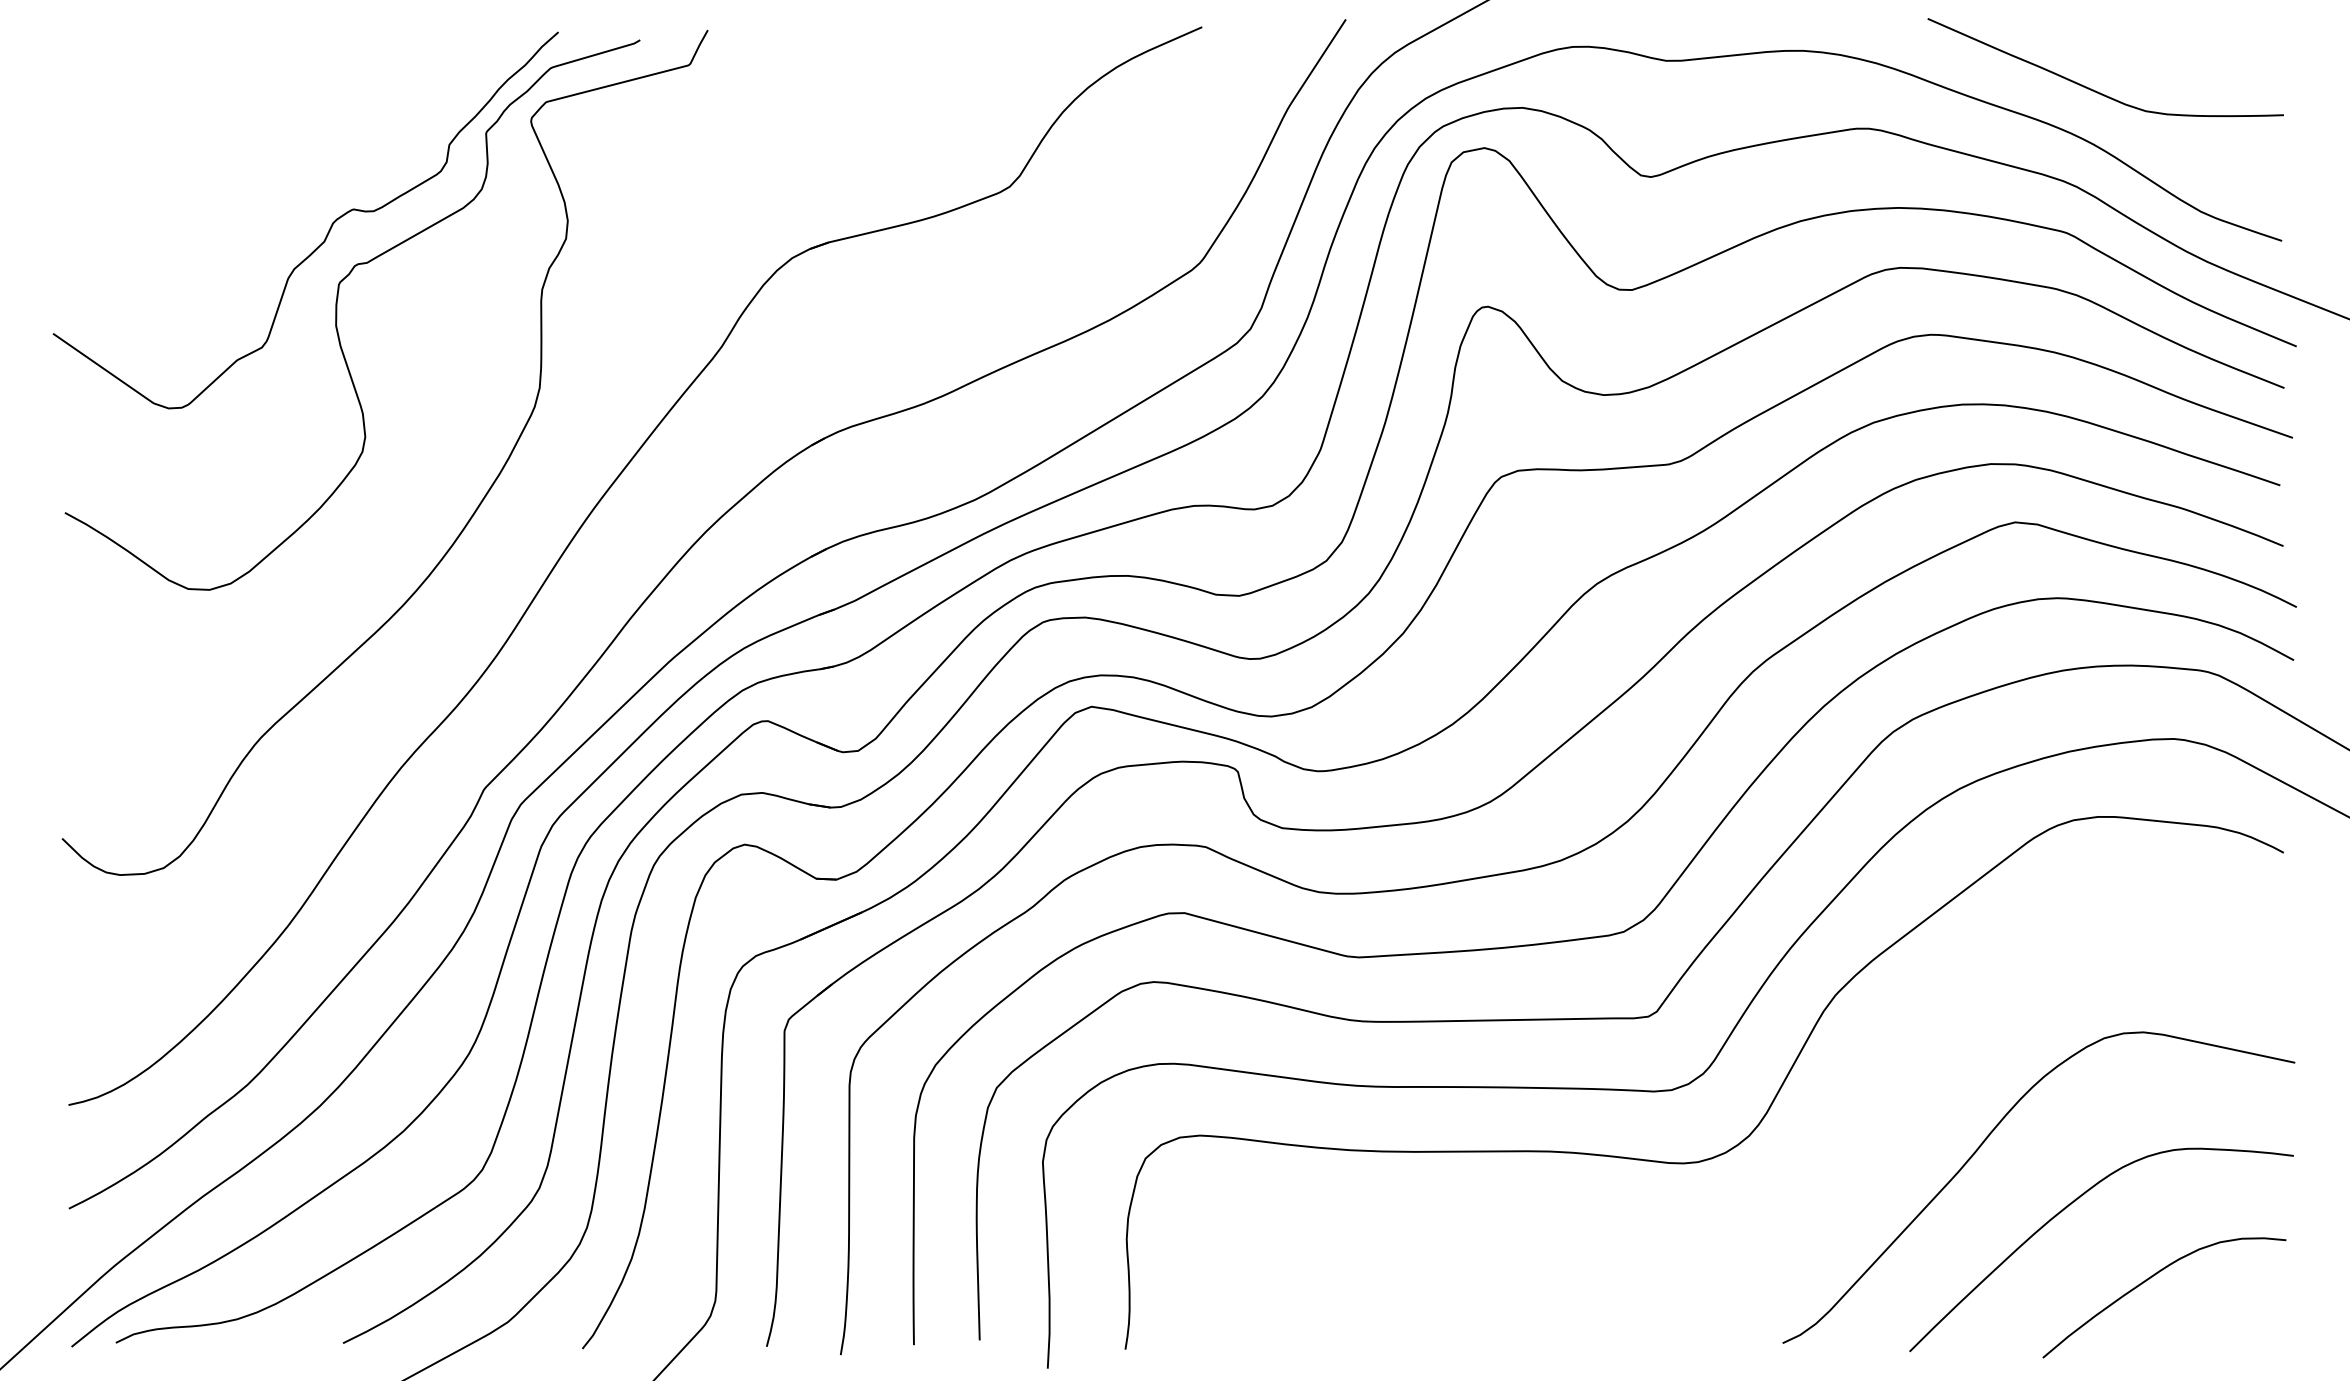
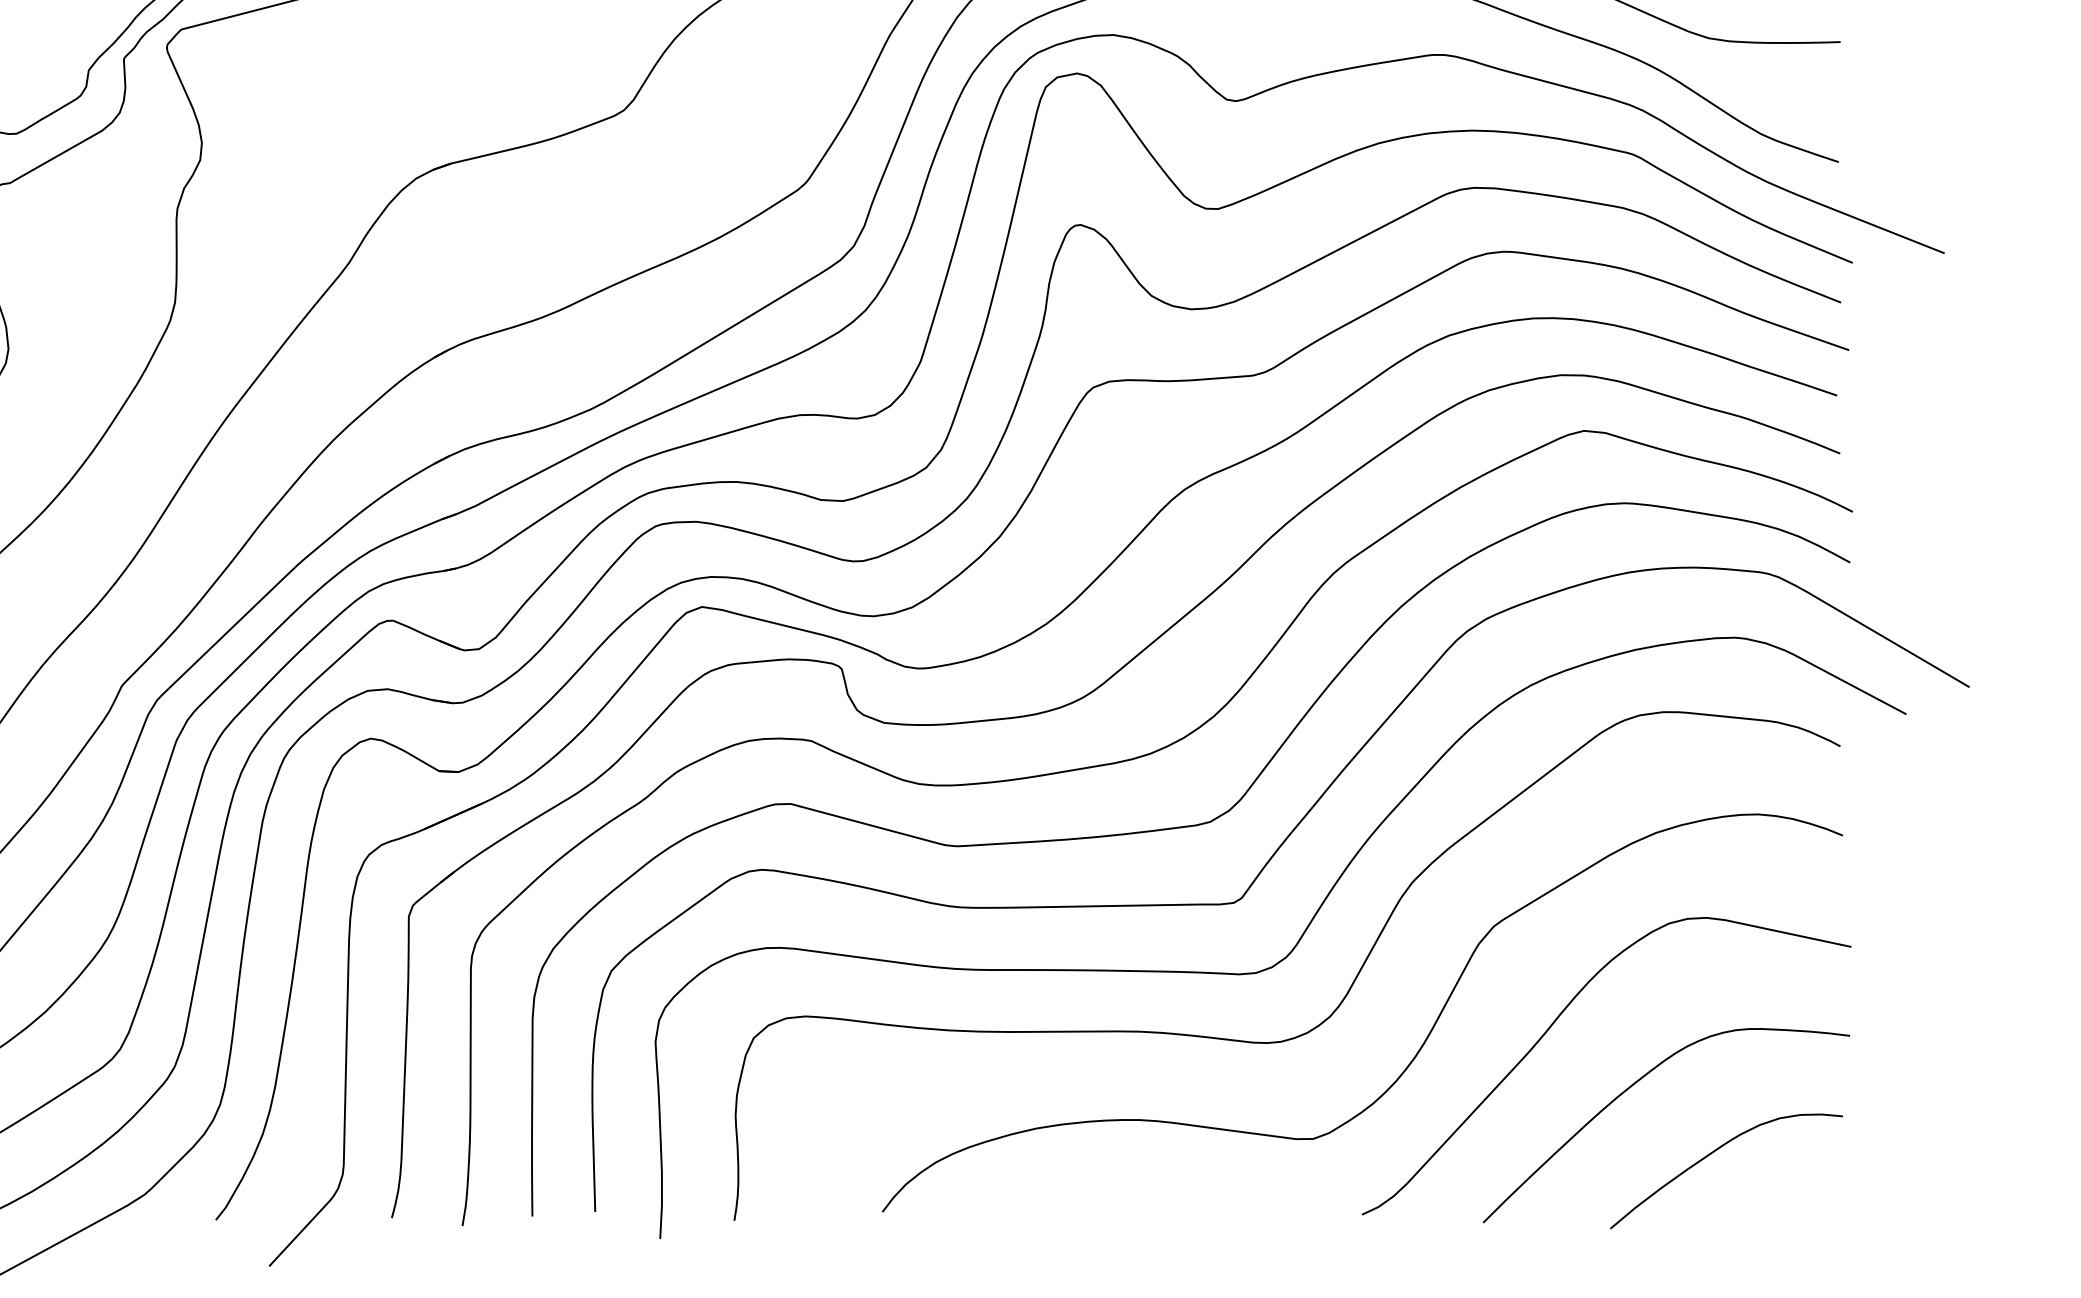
curve: (1842, 1169) -> (1419, 1048), added

